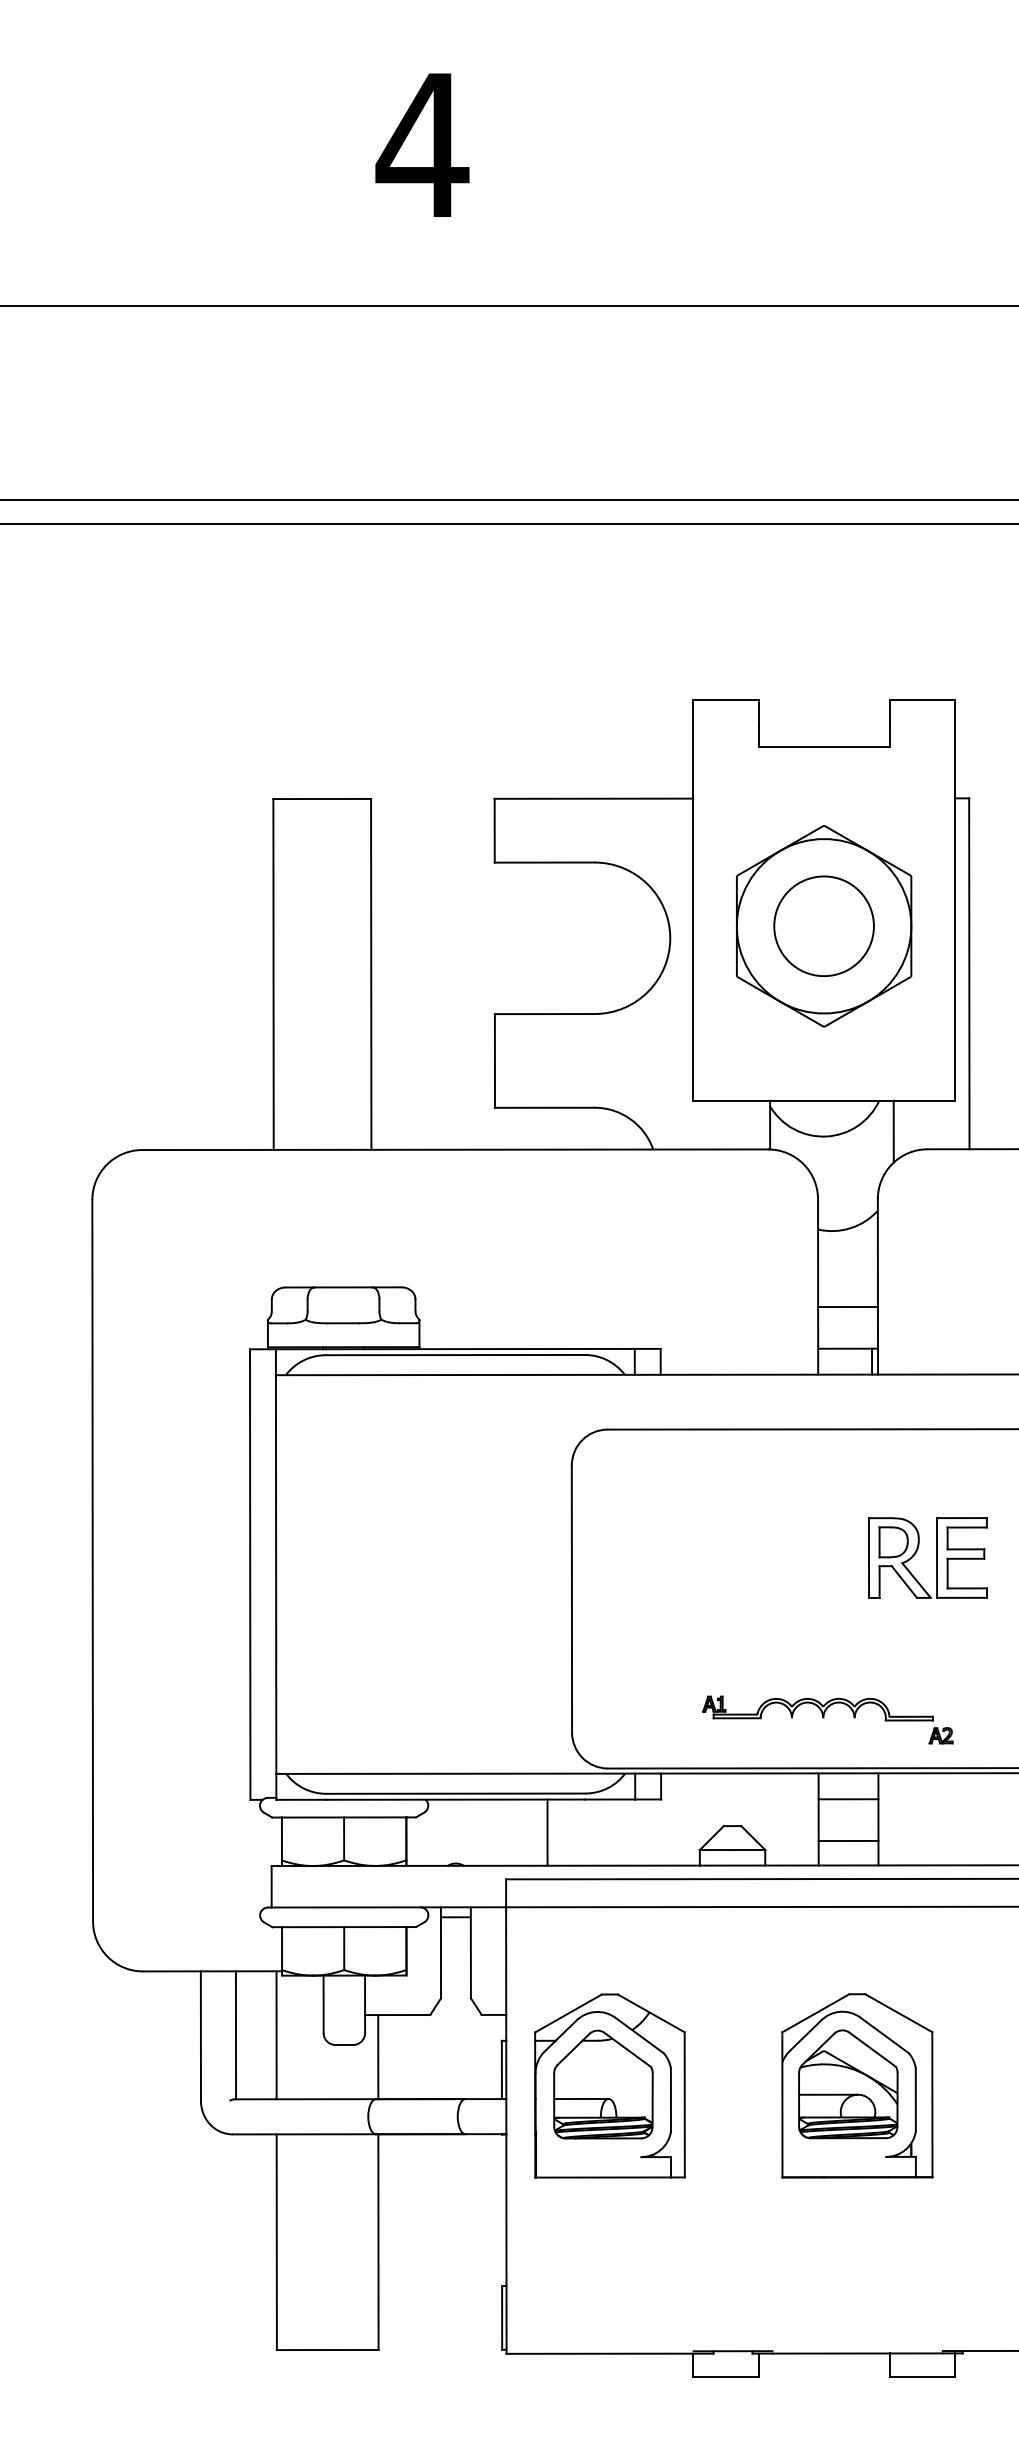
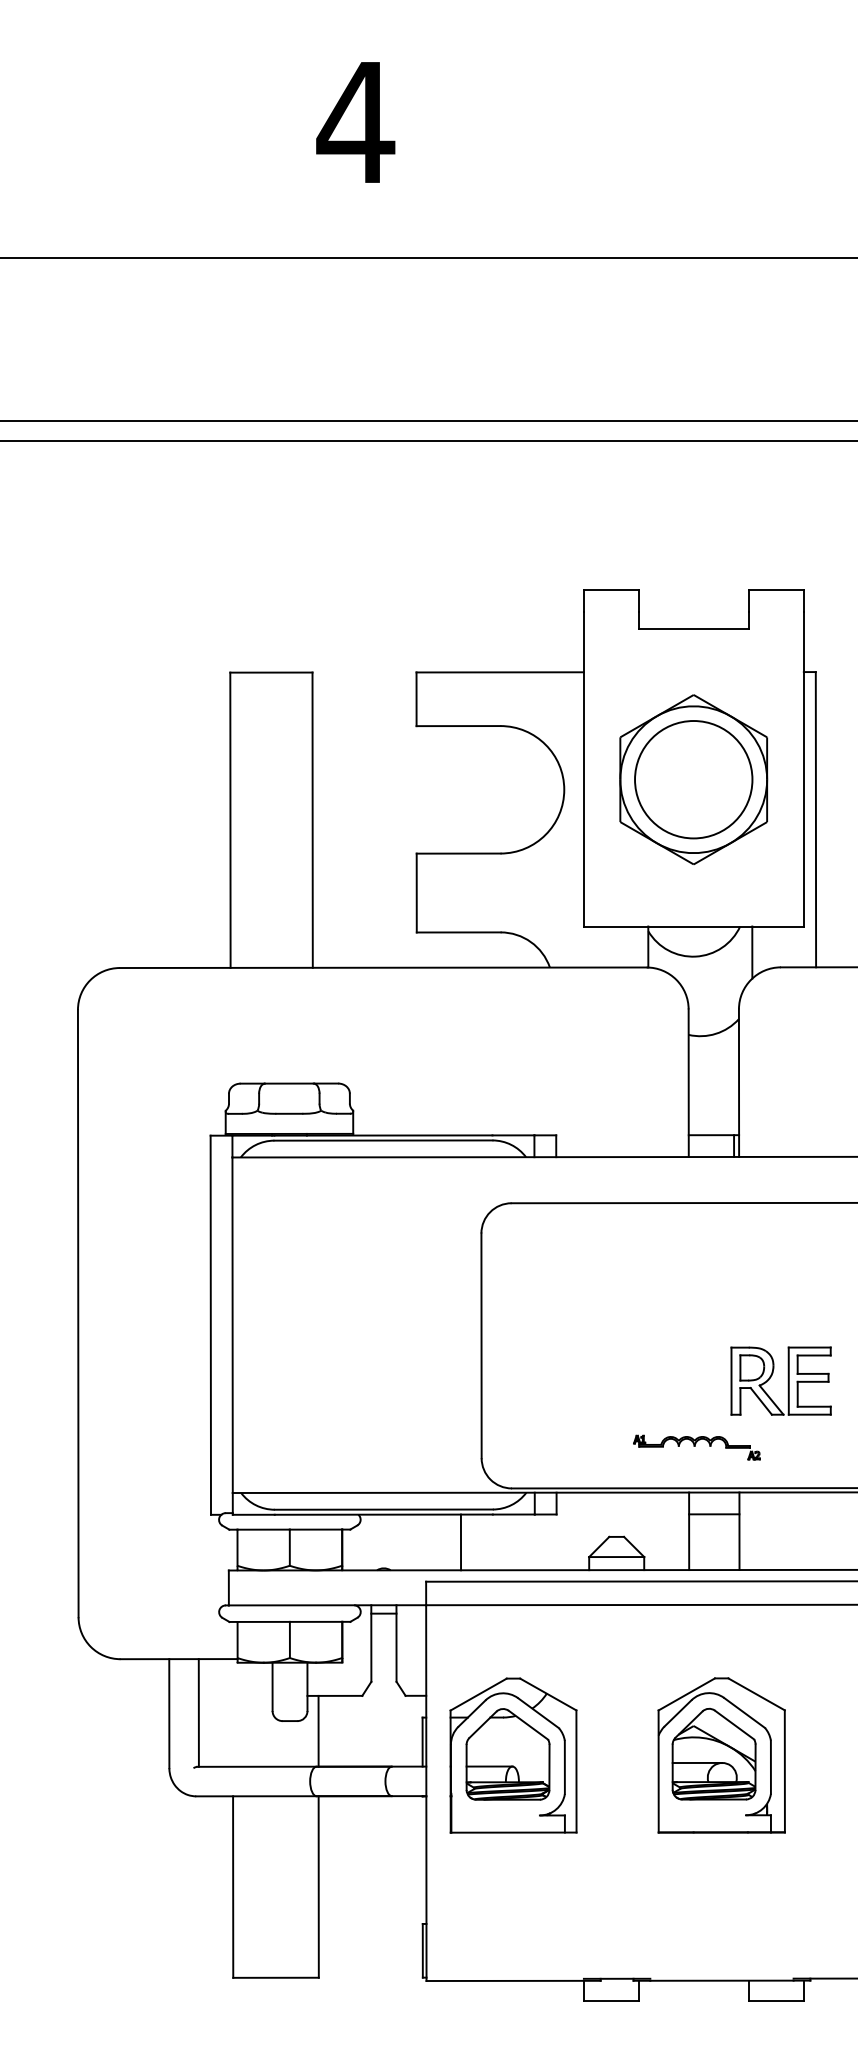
circle: (823, 926) -> (693, 779), size x1.4
line: (847, 1306) -> (713, 1099), removed
part: (936, 1557) -> (788, 1380), moved
part: (827, 1719) -> (696, 1447), size x0.6
line: (848, 1840) -> (714, 1549), removed
line: (276, 2035) -> (232, 1713), removed

